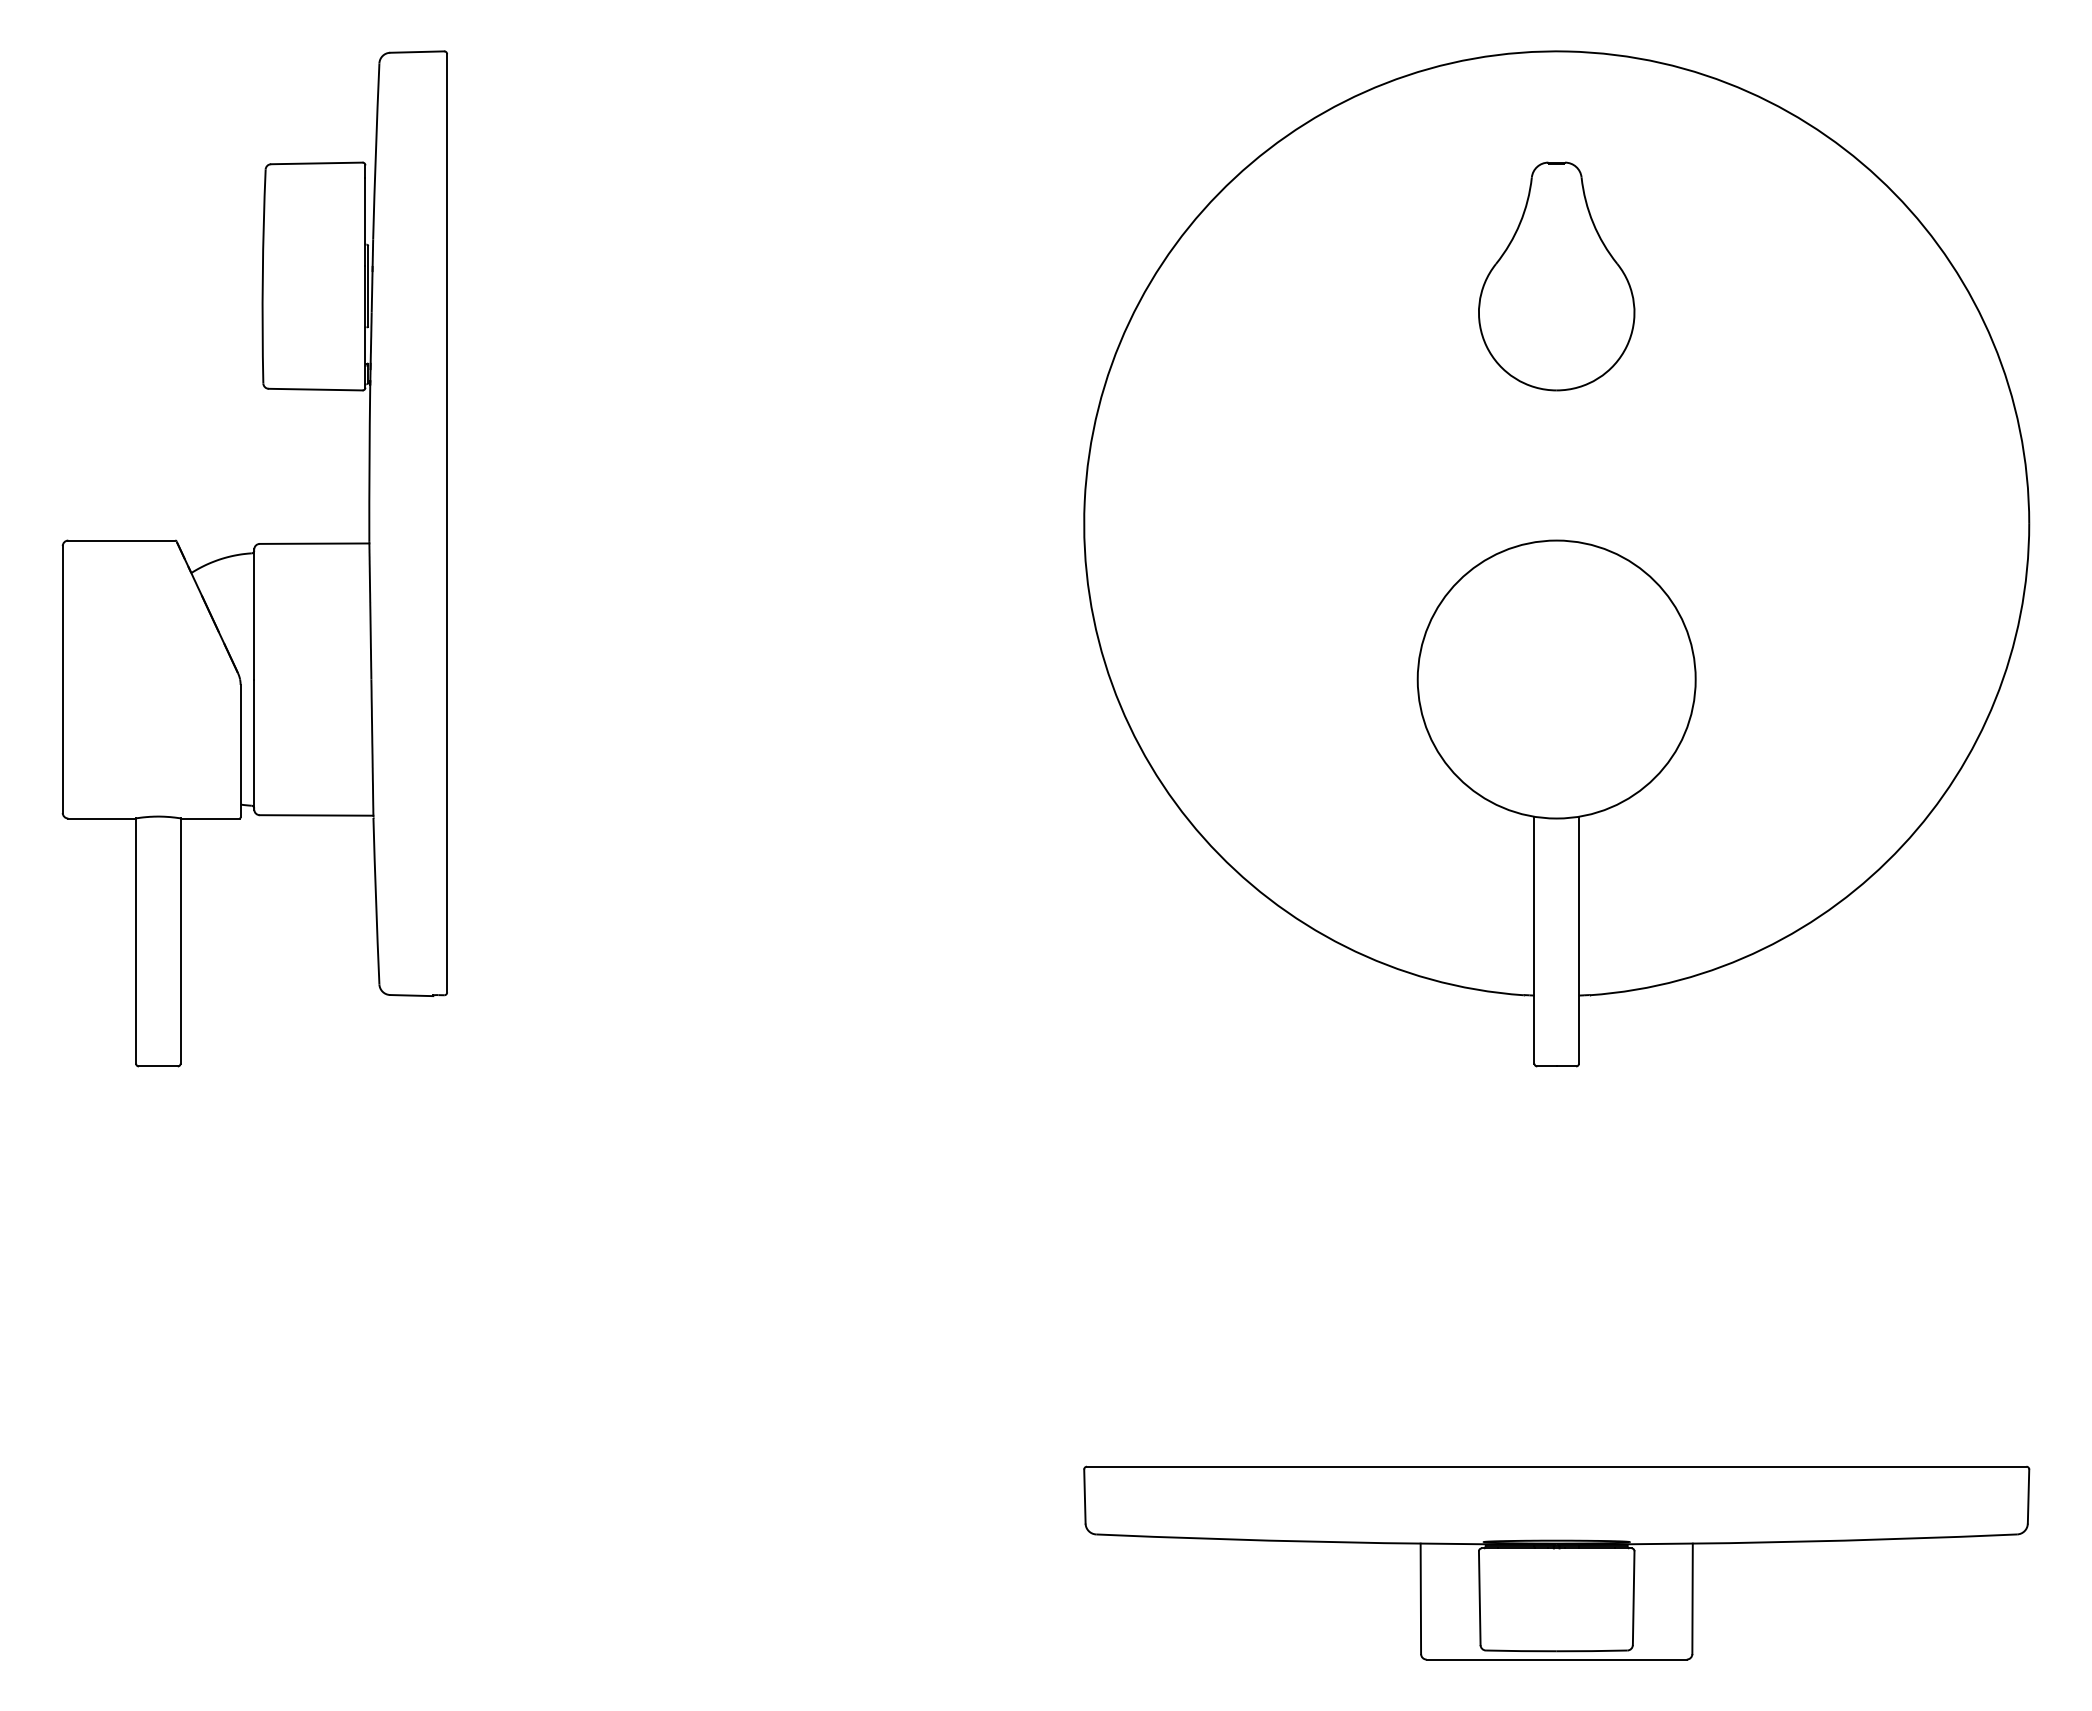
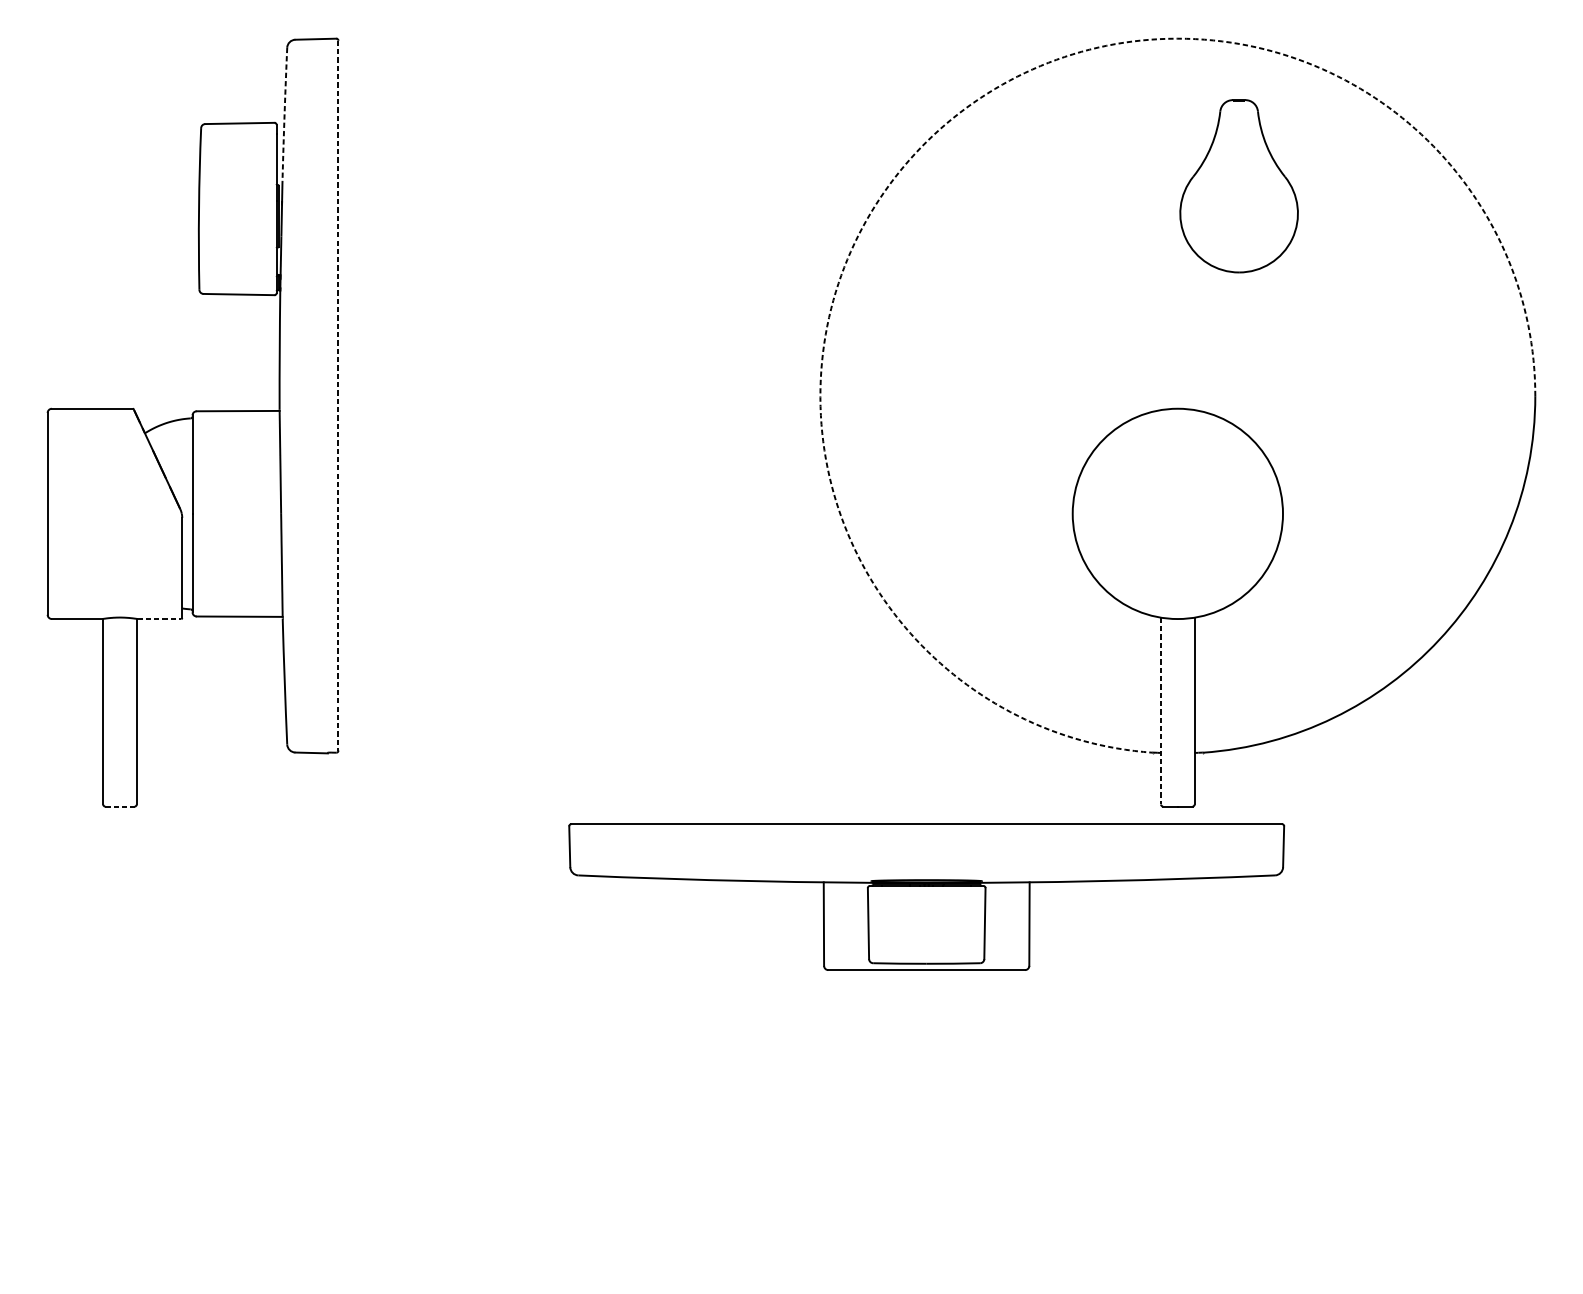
arc: (375, 151) -> (284, 114), solid -> dashed
arc: (1234, 178) -> (934, 134), solid -> dashed
part: (1556, 276) -> (1238, 186), moved
line: (447, 523) -> (338, 395), solid -> dashed
line: (210, 818) -> (159, 619), solid -> dashed
line: (1534, 940) -> (1161, 711), solid -> dashed
line: (158, 1066) -> (120, 806), solid -> dashed
part: (1556, 1562) -> (926, 896), moved

